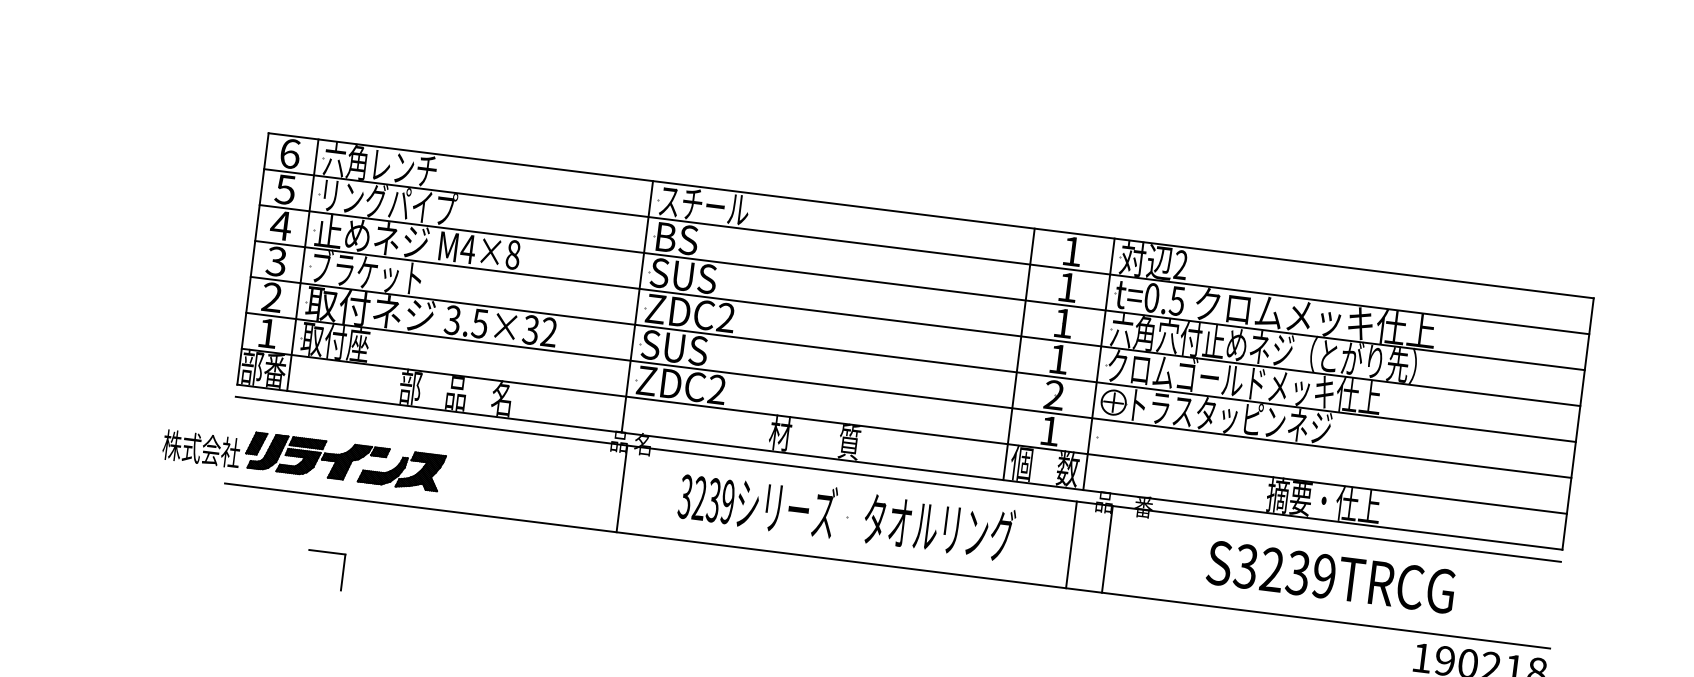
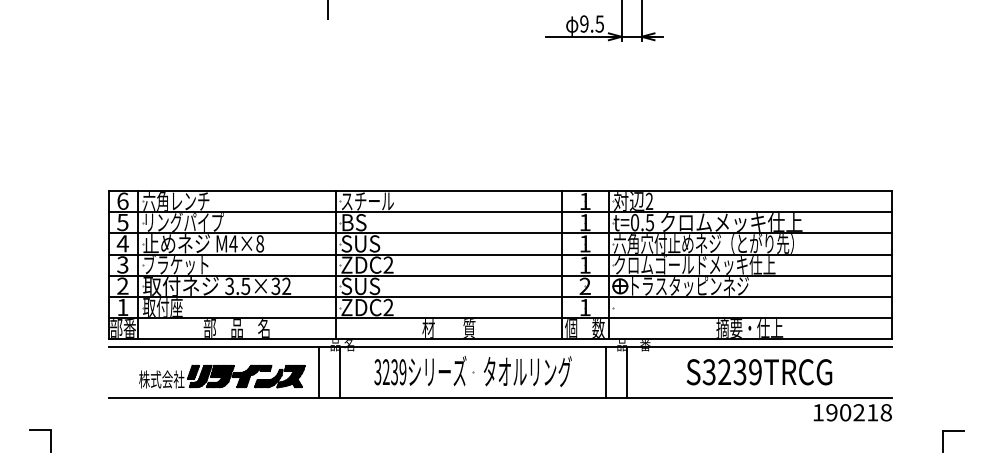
part: (304, 456) -> (222, 376), moved
line: (586, 483) -> (319, 371), added
part: (327, 552) -> (40, 430), moved

